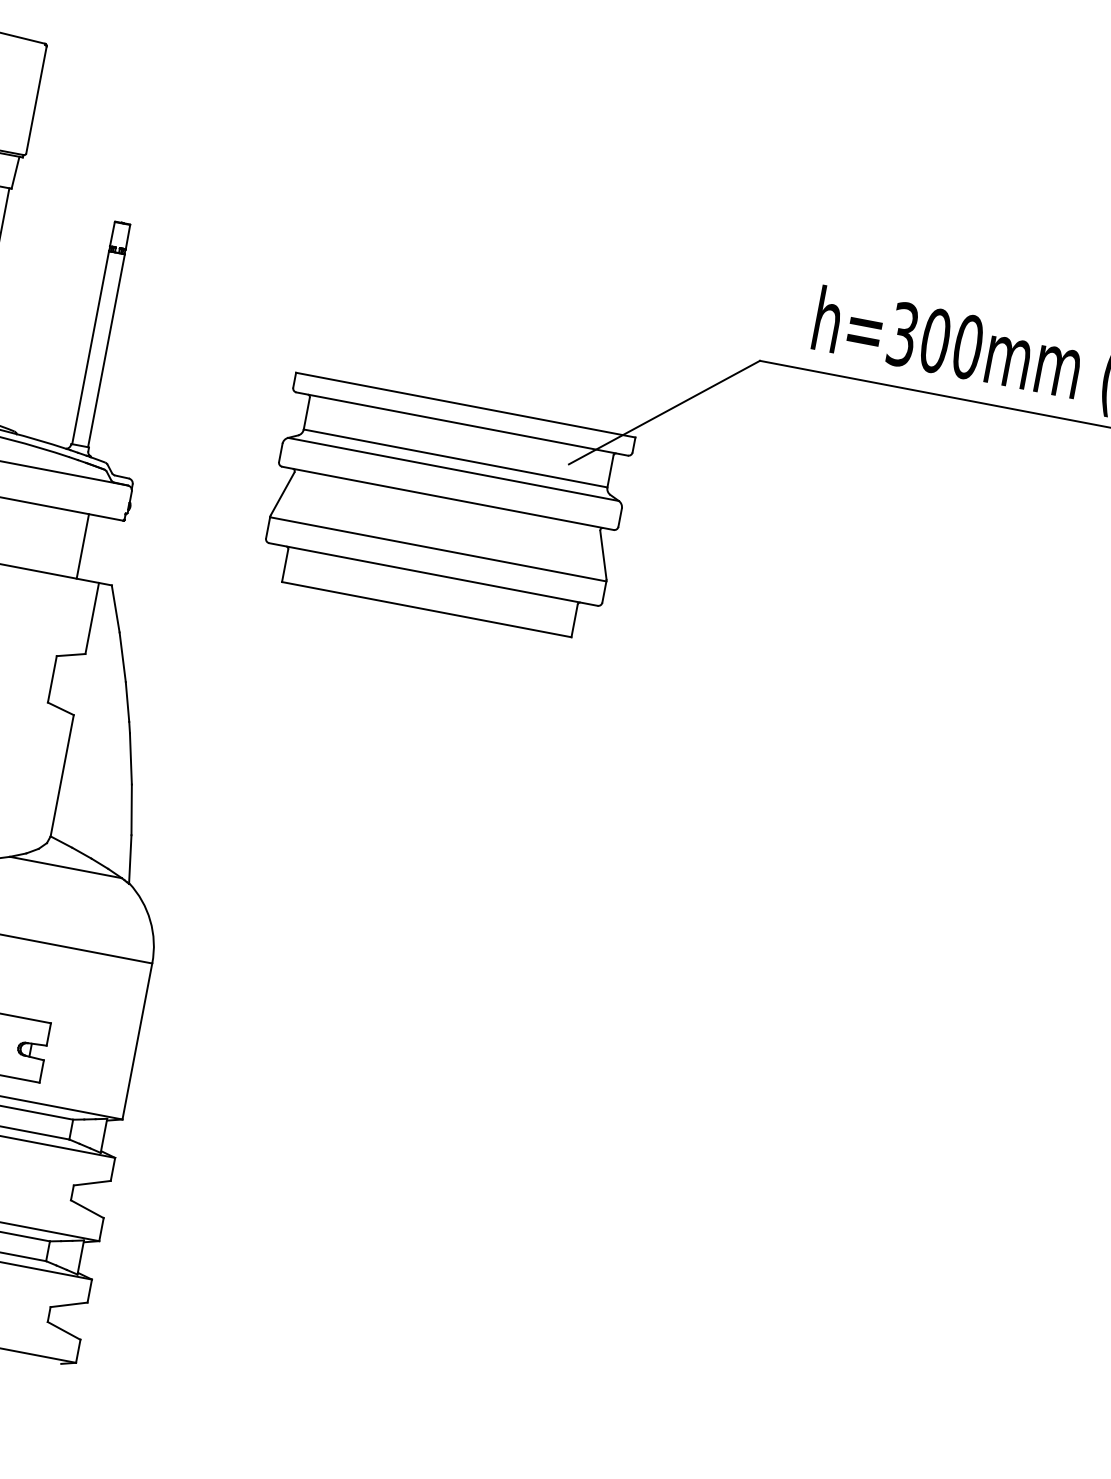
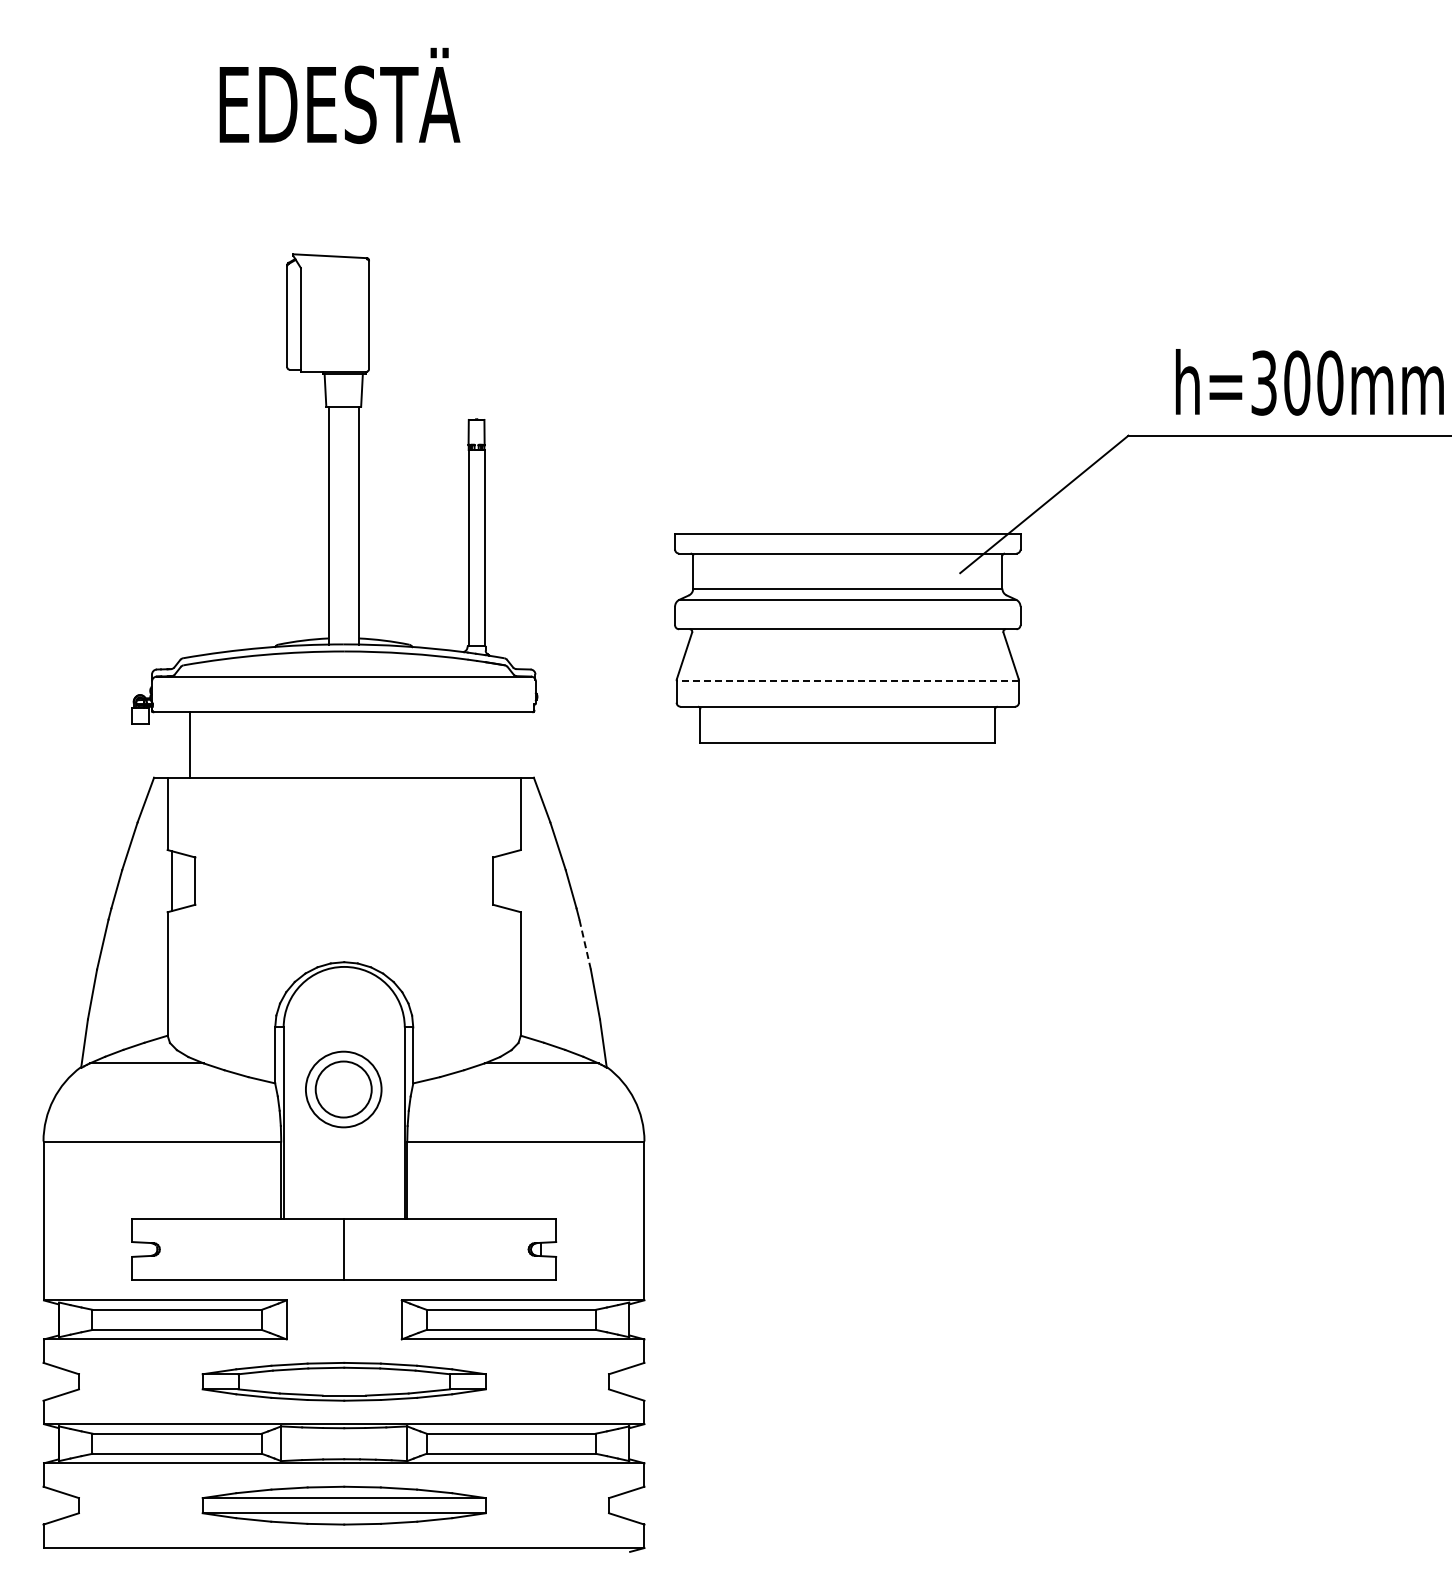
line: (83, 546) -> (498, 744), removed
line: (437, 549) -> (847, 681), solid -> dashed
line: (131, 758) -> (585, 944), solid -> dashed

